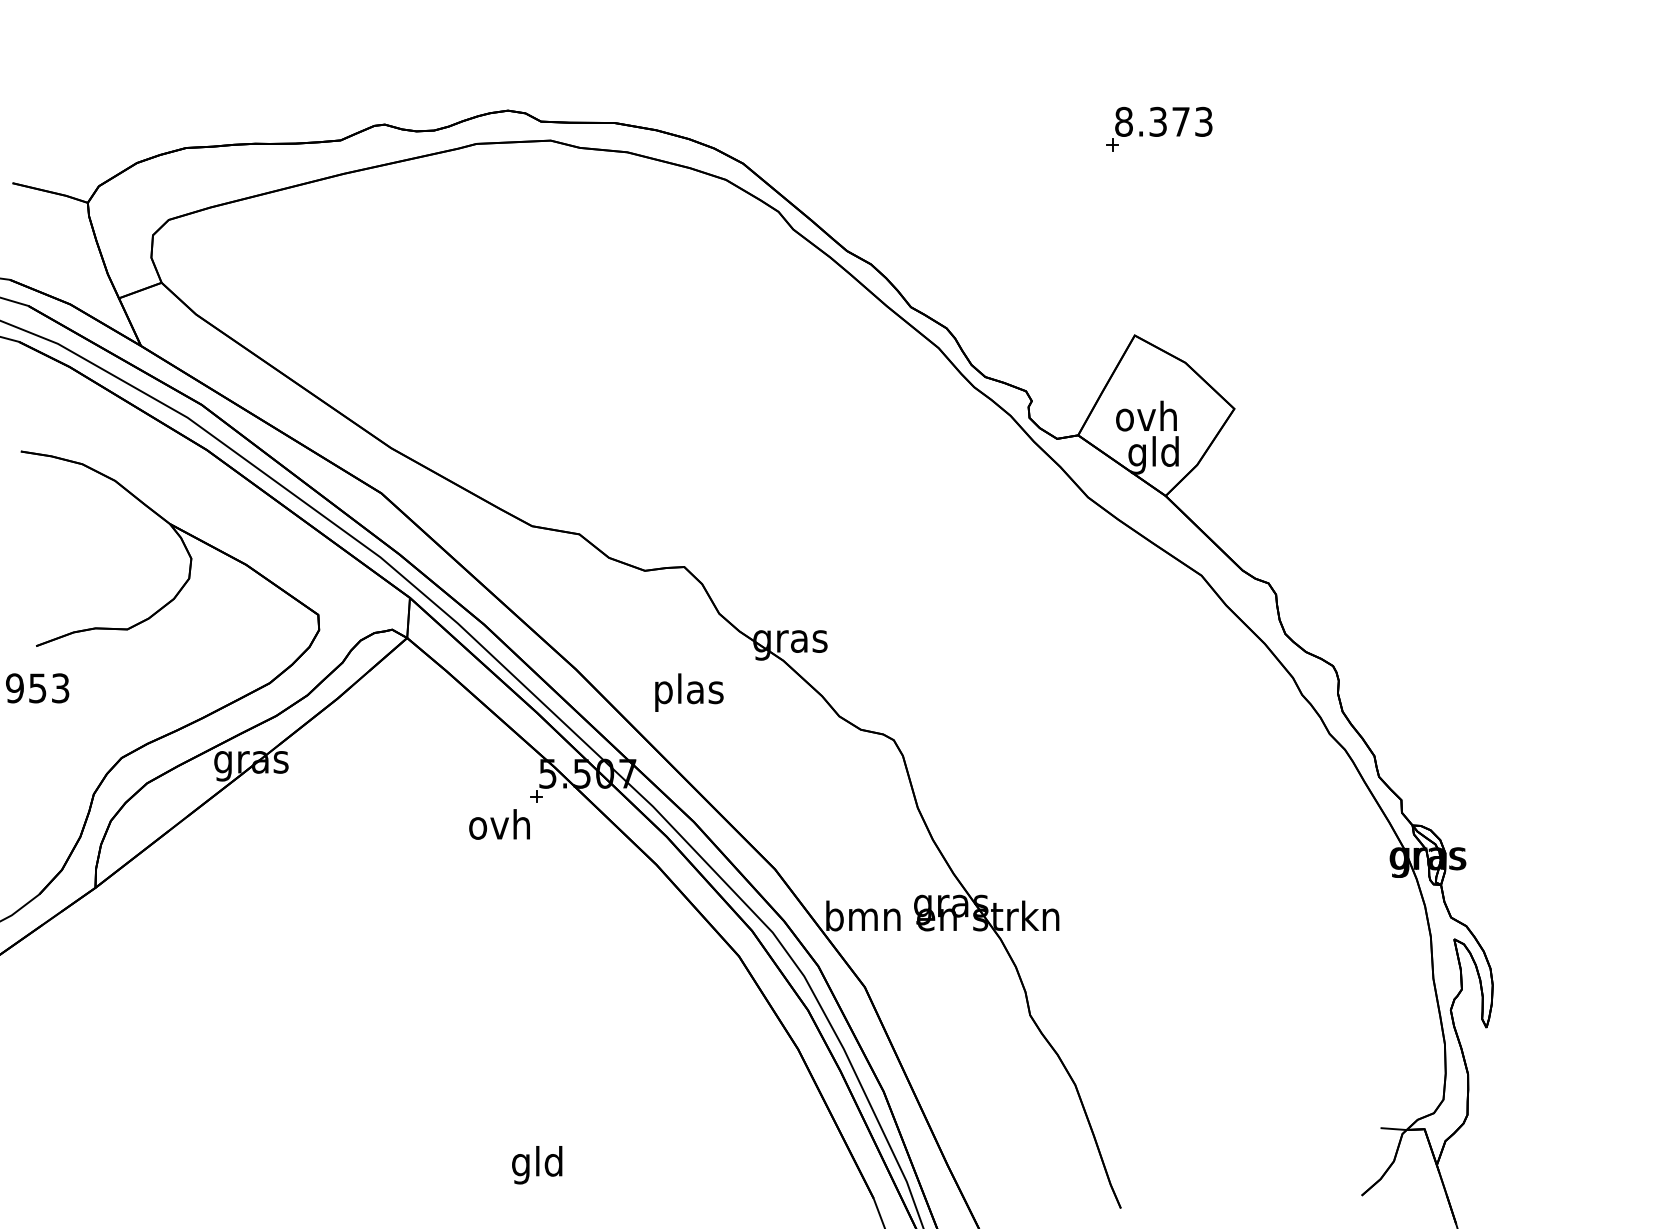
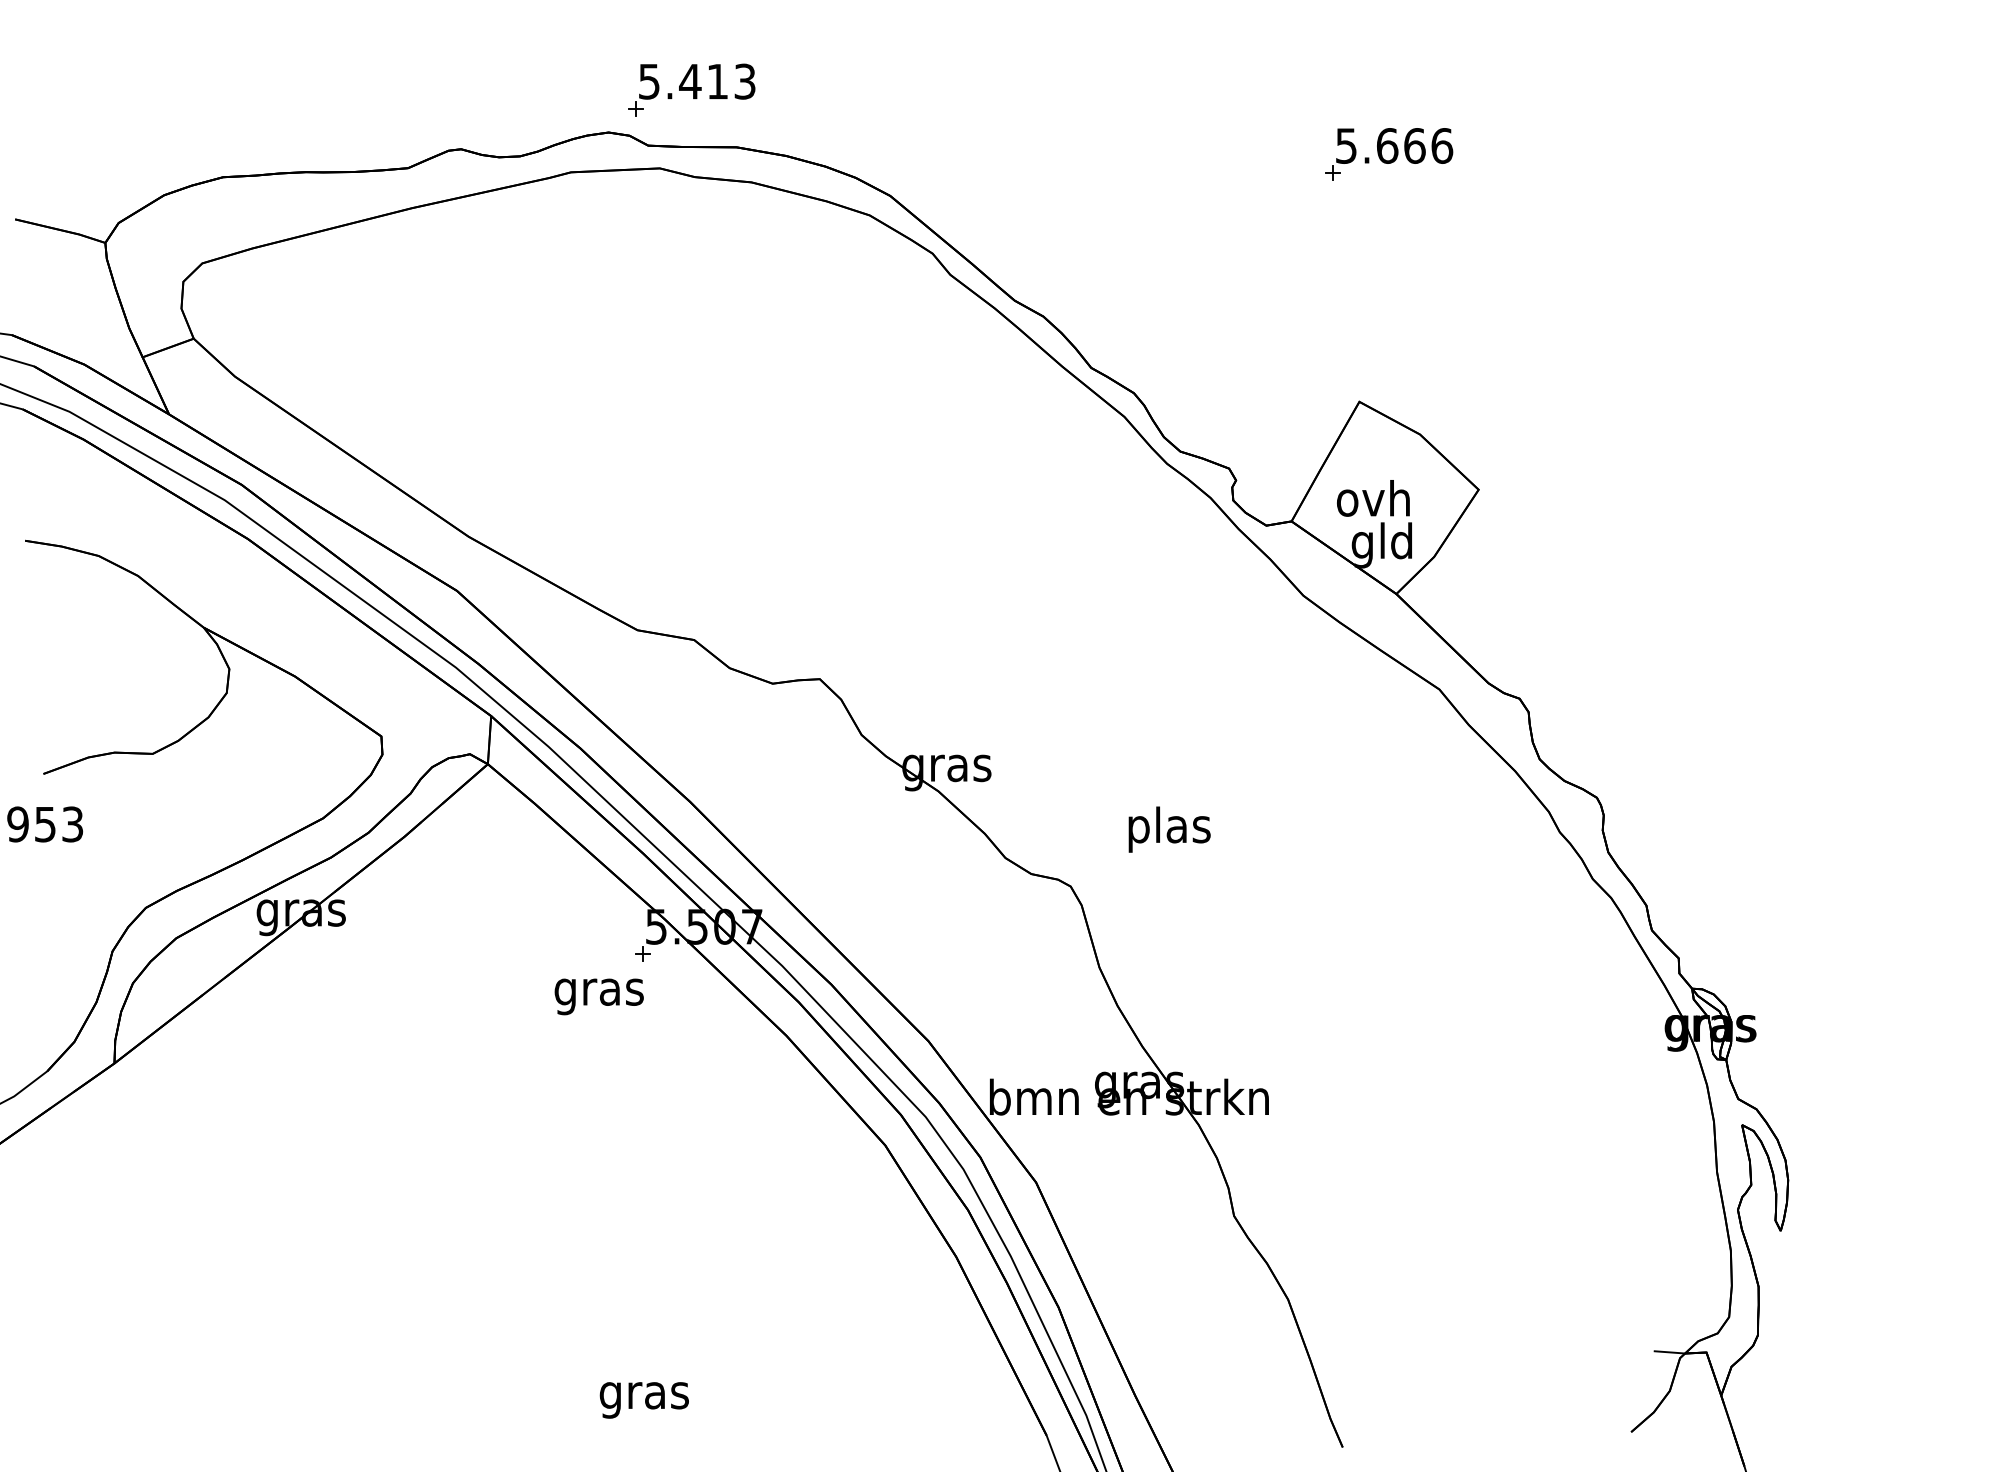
part: (577, 75) -> (691, 90), added
text: (1164, 121) -> (1394, 145), 8.373 -> 5.666
text: (689, 692) -> (1169, 829), moved
text: (500, 828) -> (599, 992), ovh -> gras
text: (537, 1165) -> (643, 1395), gld -> gras

